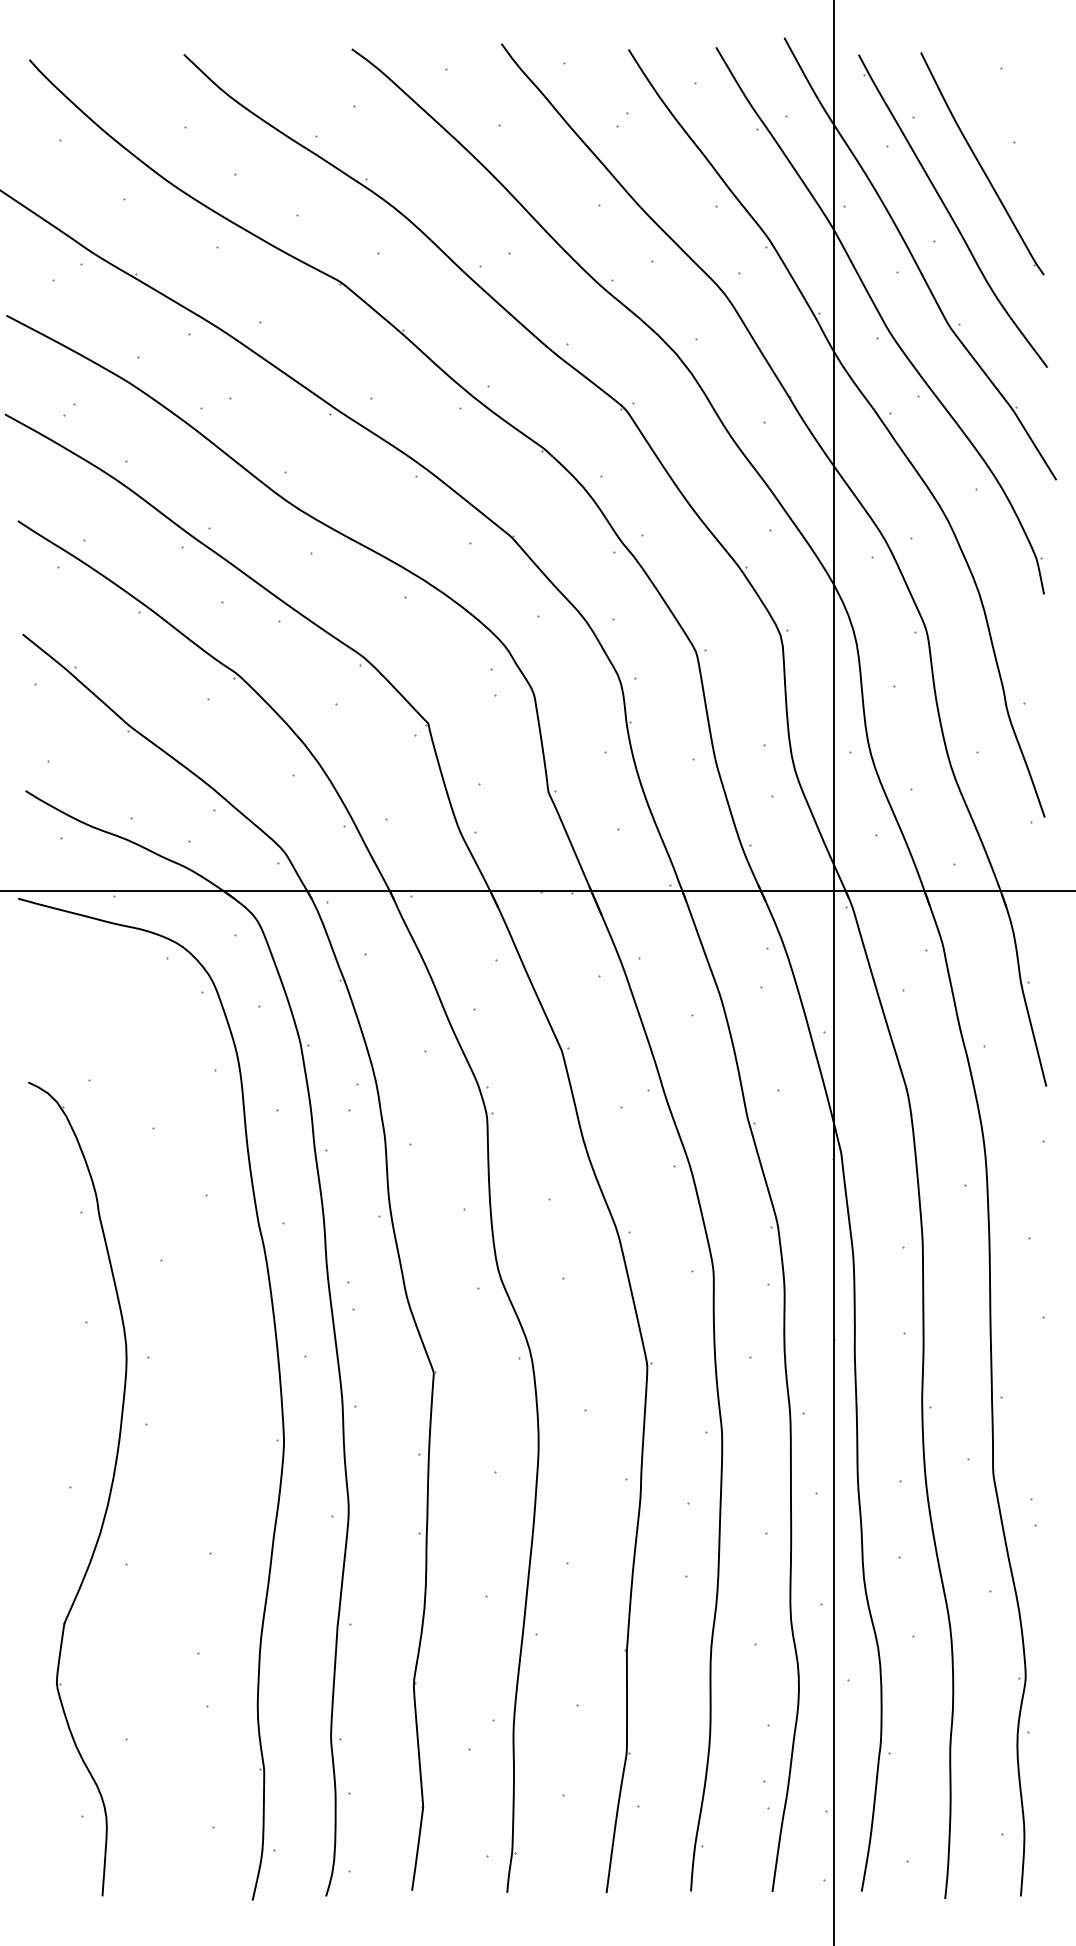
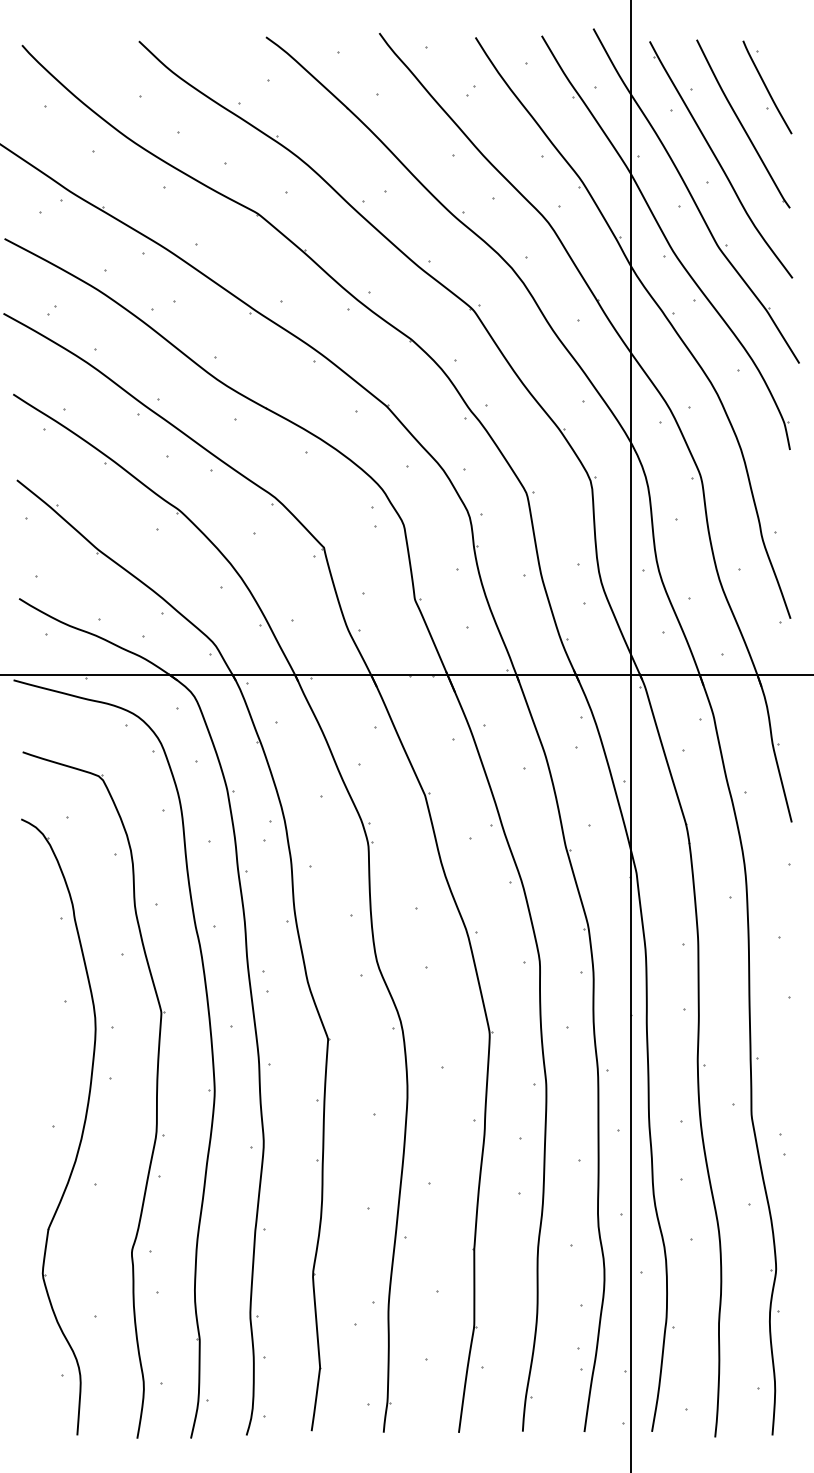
curve: (1013, 115) -> (766, 87), added
part: (206, 1446) -> (156, 1094), added

